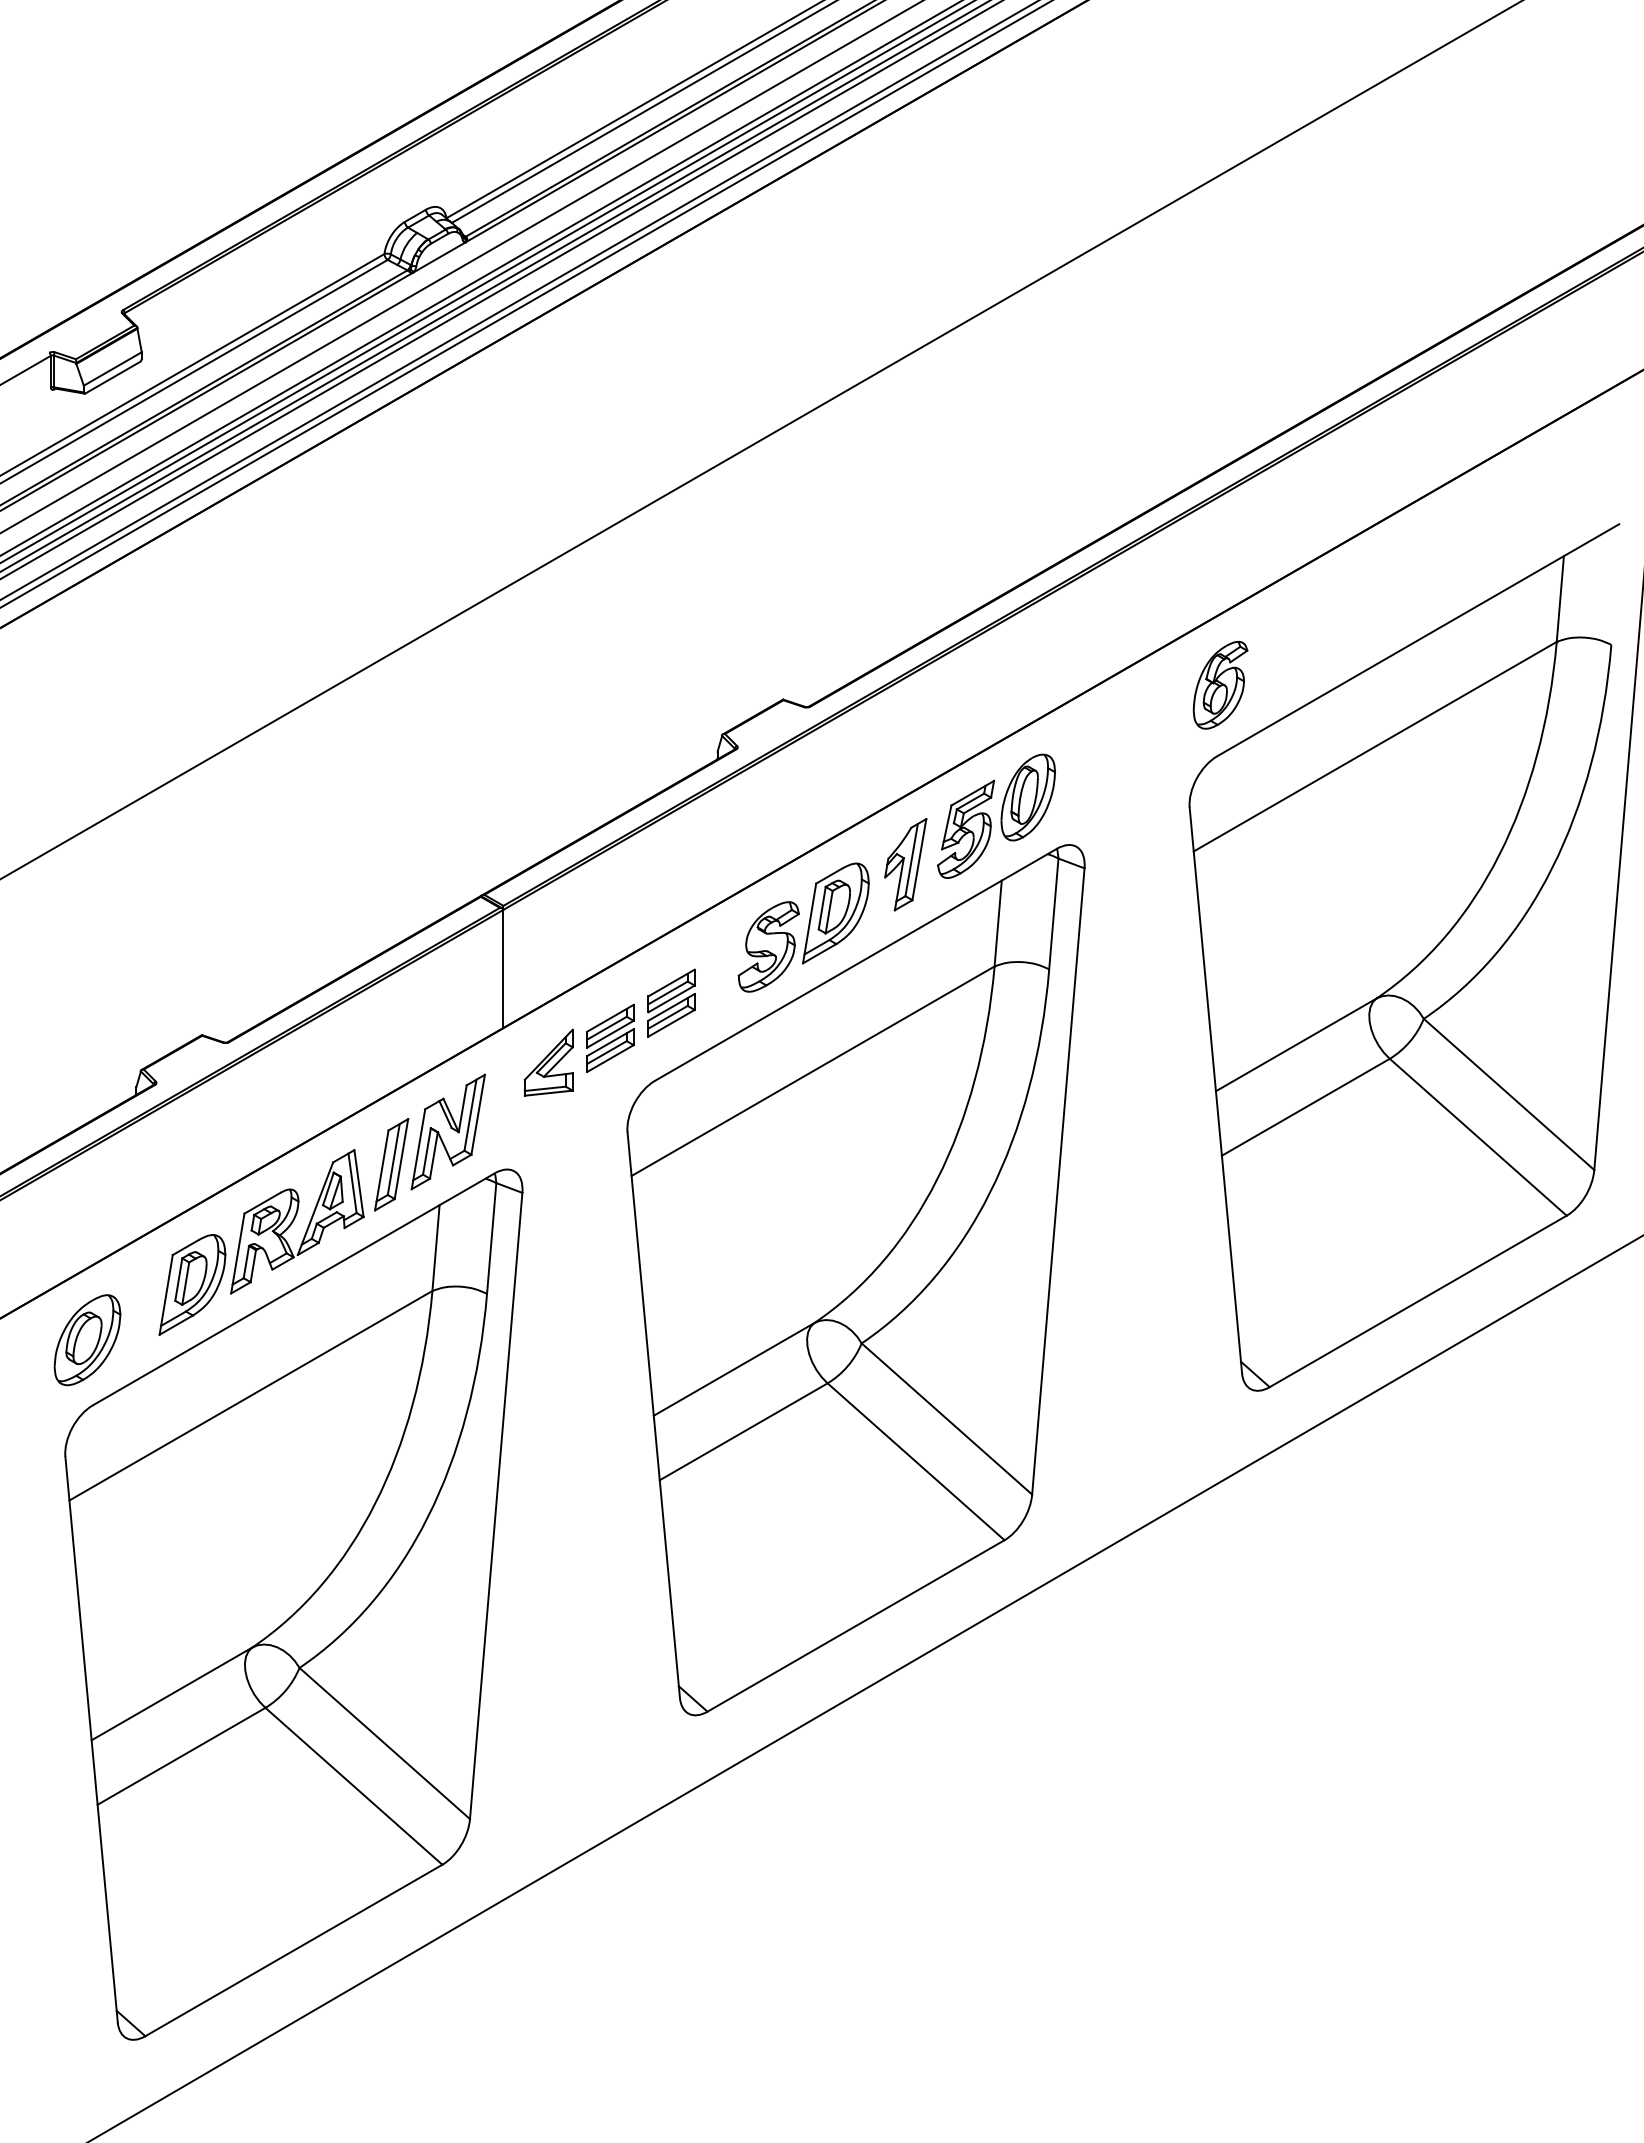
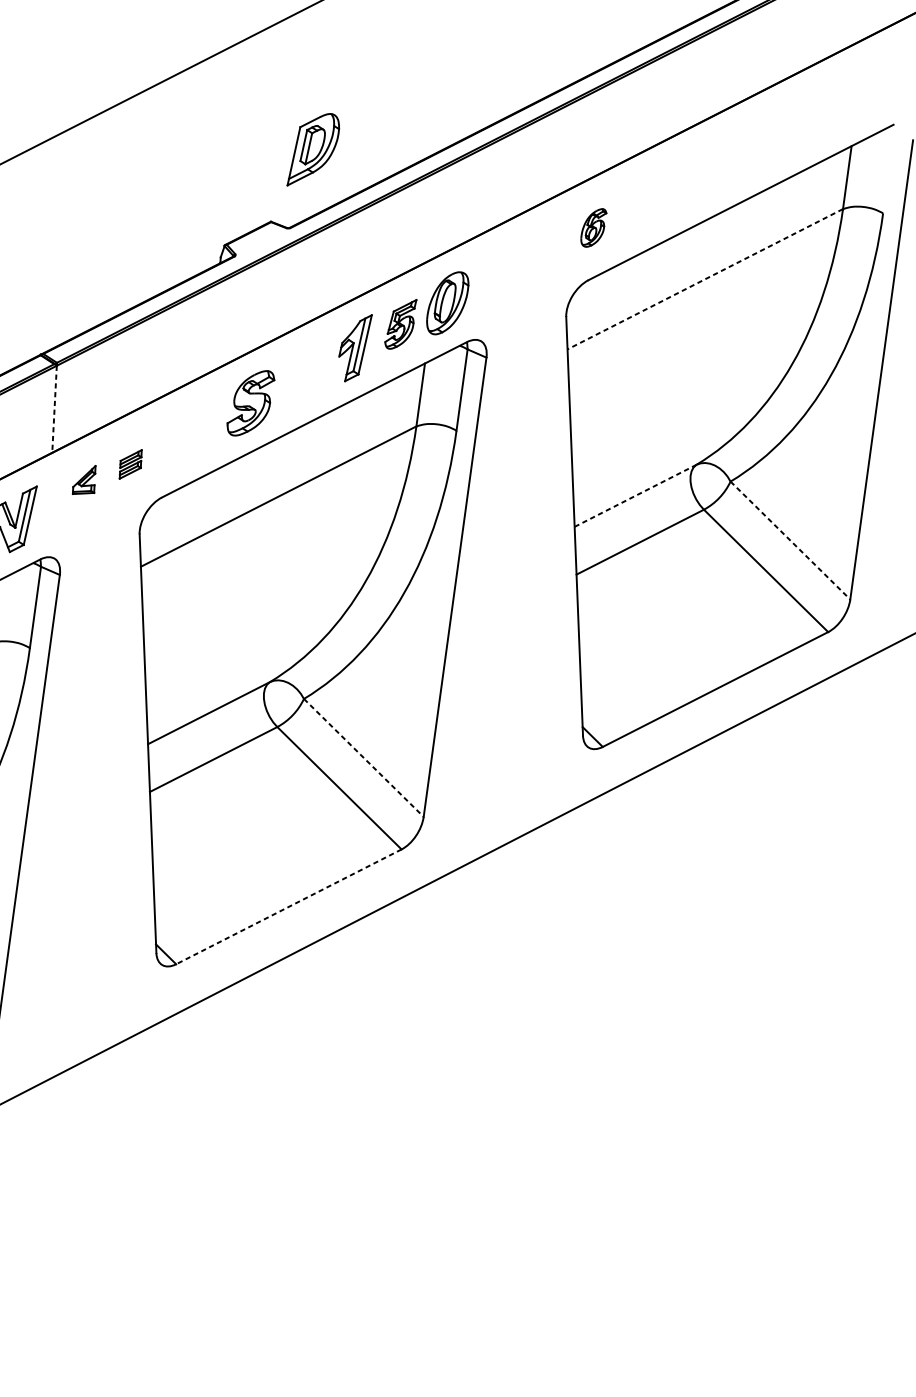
part: (1220, 684) -> (593, 227), size x0.6
line: (1375, 746) -> (705, 279), solid -> dashed
part: (965, 828) -> (400, 323), size x0.7
part: (835, 913) -> (313, 149), moved
line: (503, 969) -> (54, 409), solid -> dashed
part: (671, 1002) -> (177, 440), removed
part: (610, 1037) -> (130, 463), size x0.6
line: (1296, 1044) -> (635, 495), solid -> dashed
part: (548, 1062) -> (84, 479), size x0.6
line: (1509, 1094) -> (790, 540), solid -> dashed
line: (946, 1418) -> (363, 757), solid -> dashed
line: (855, 1626) -> (288, 907), solid -> dashed

